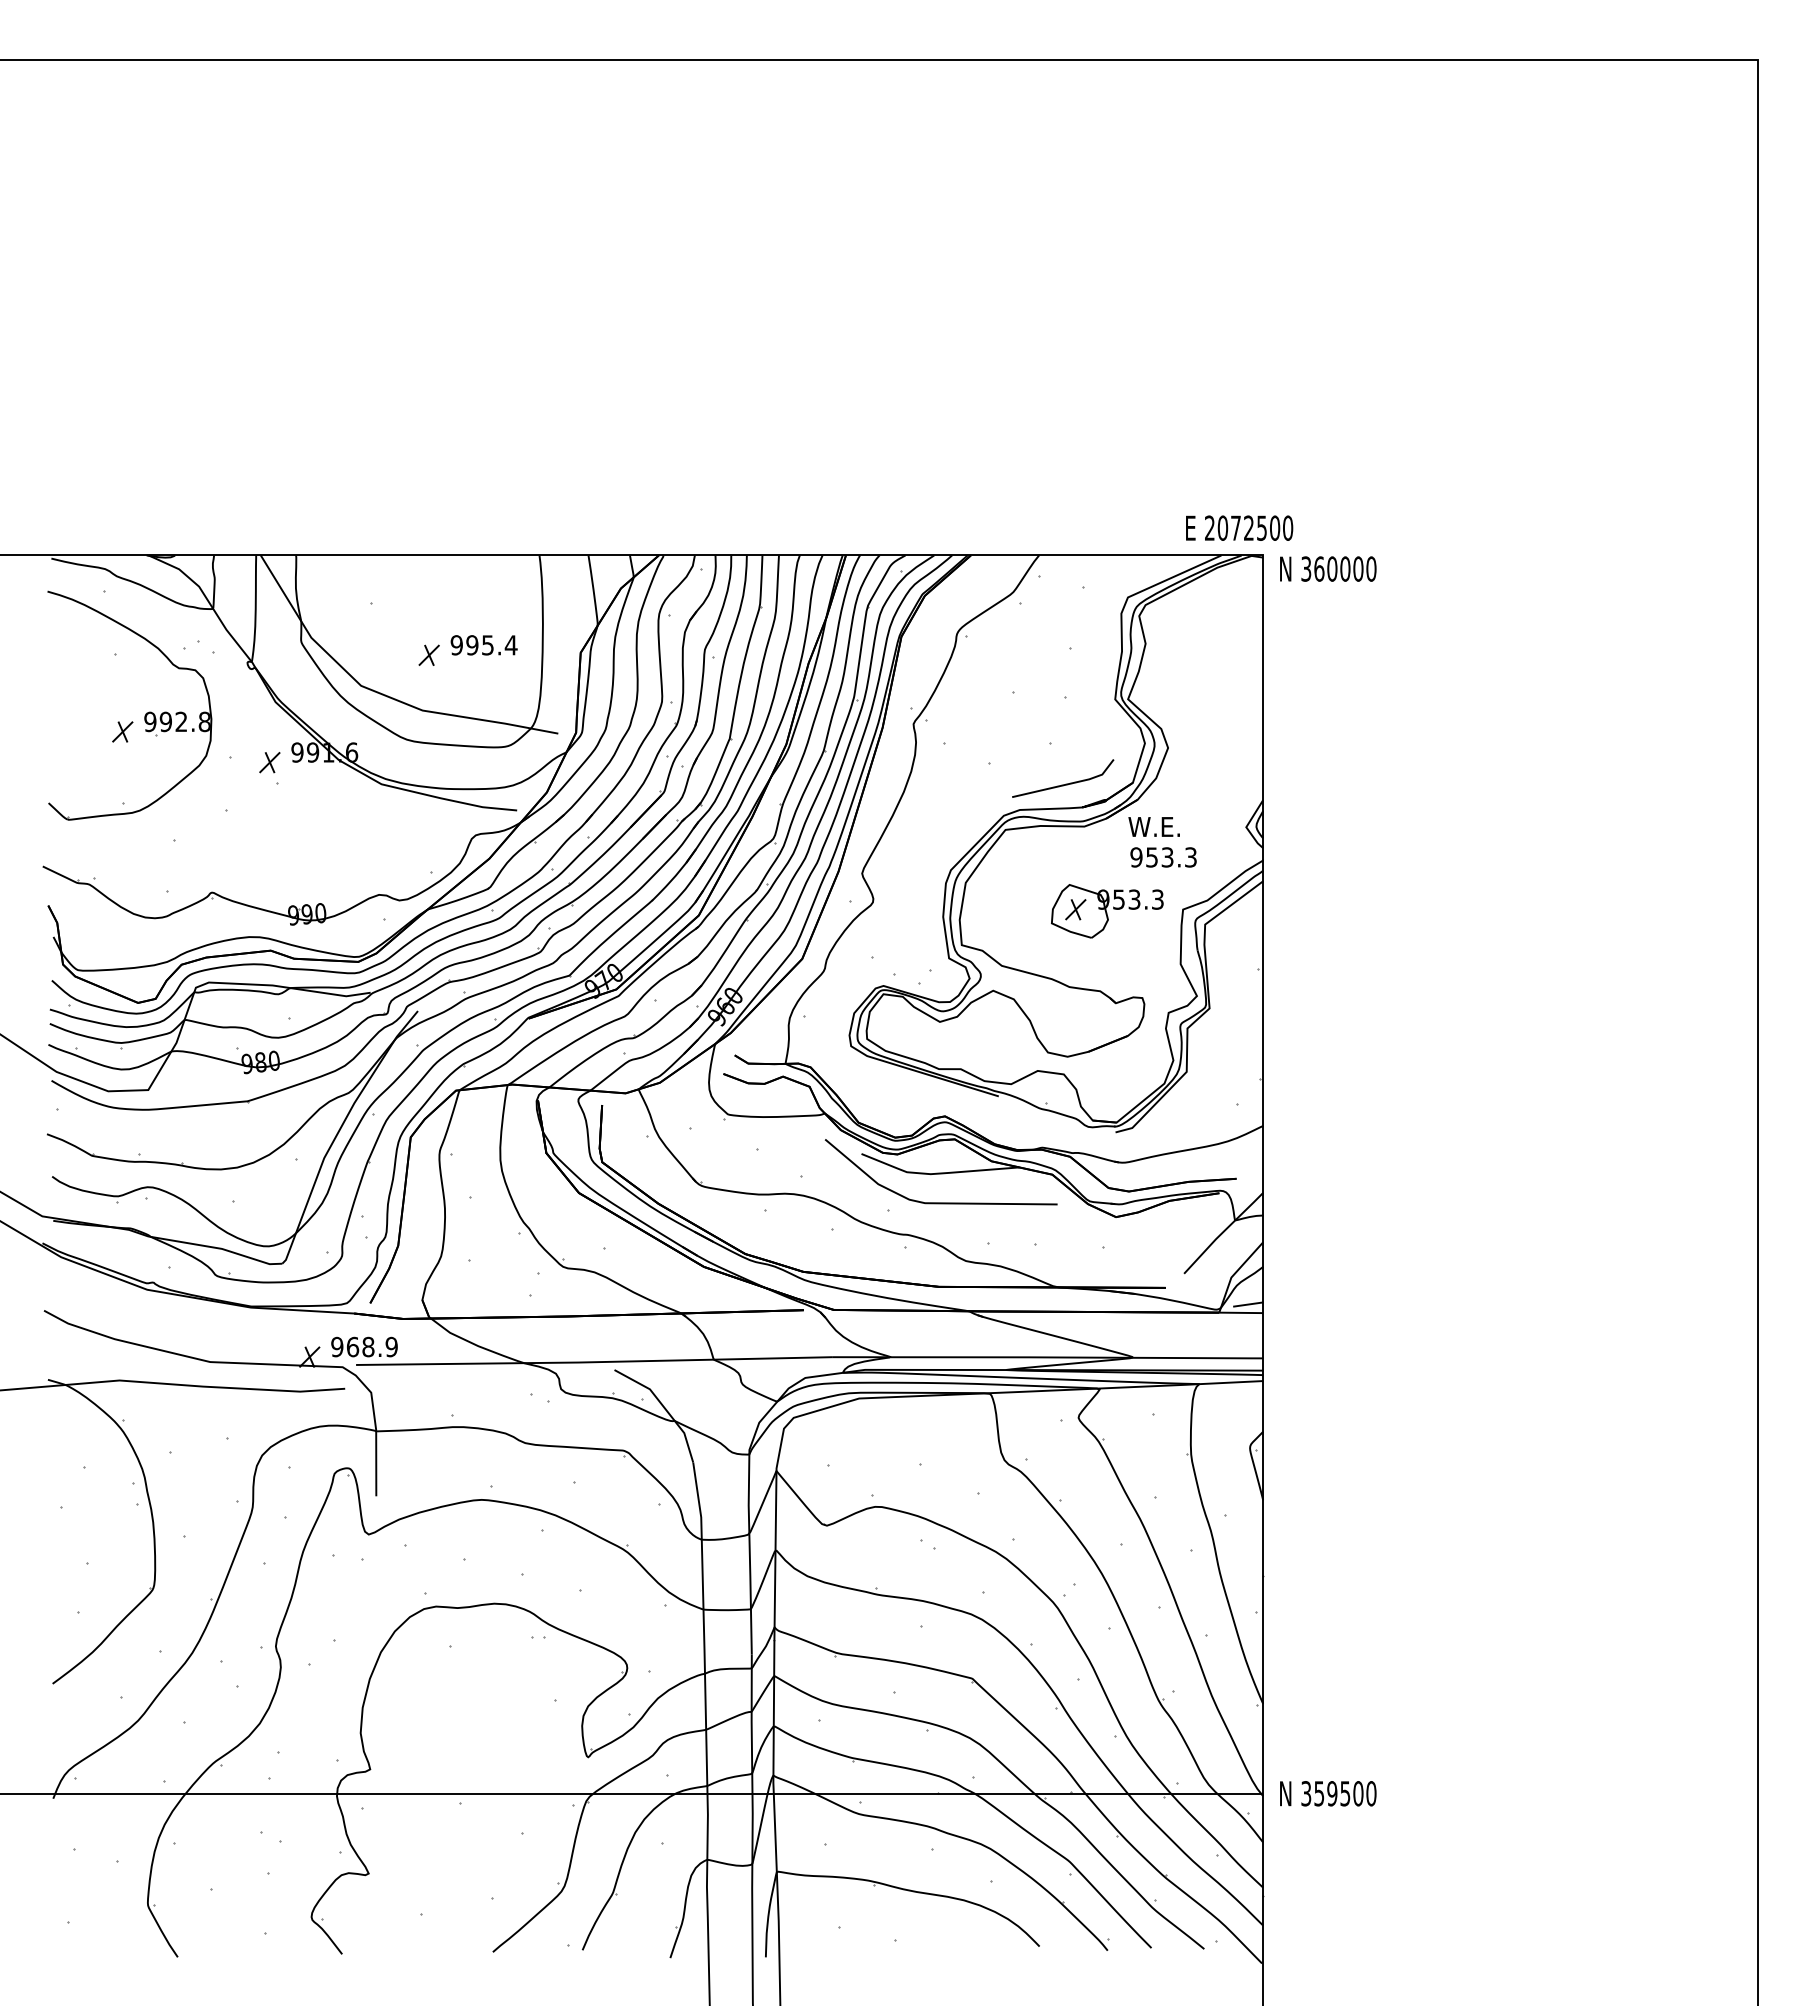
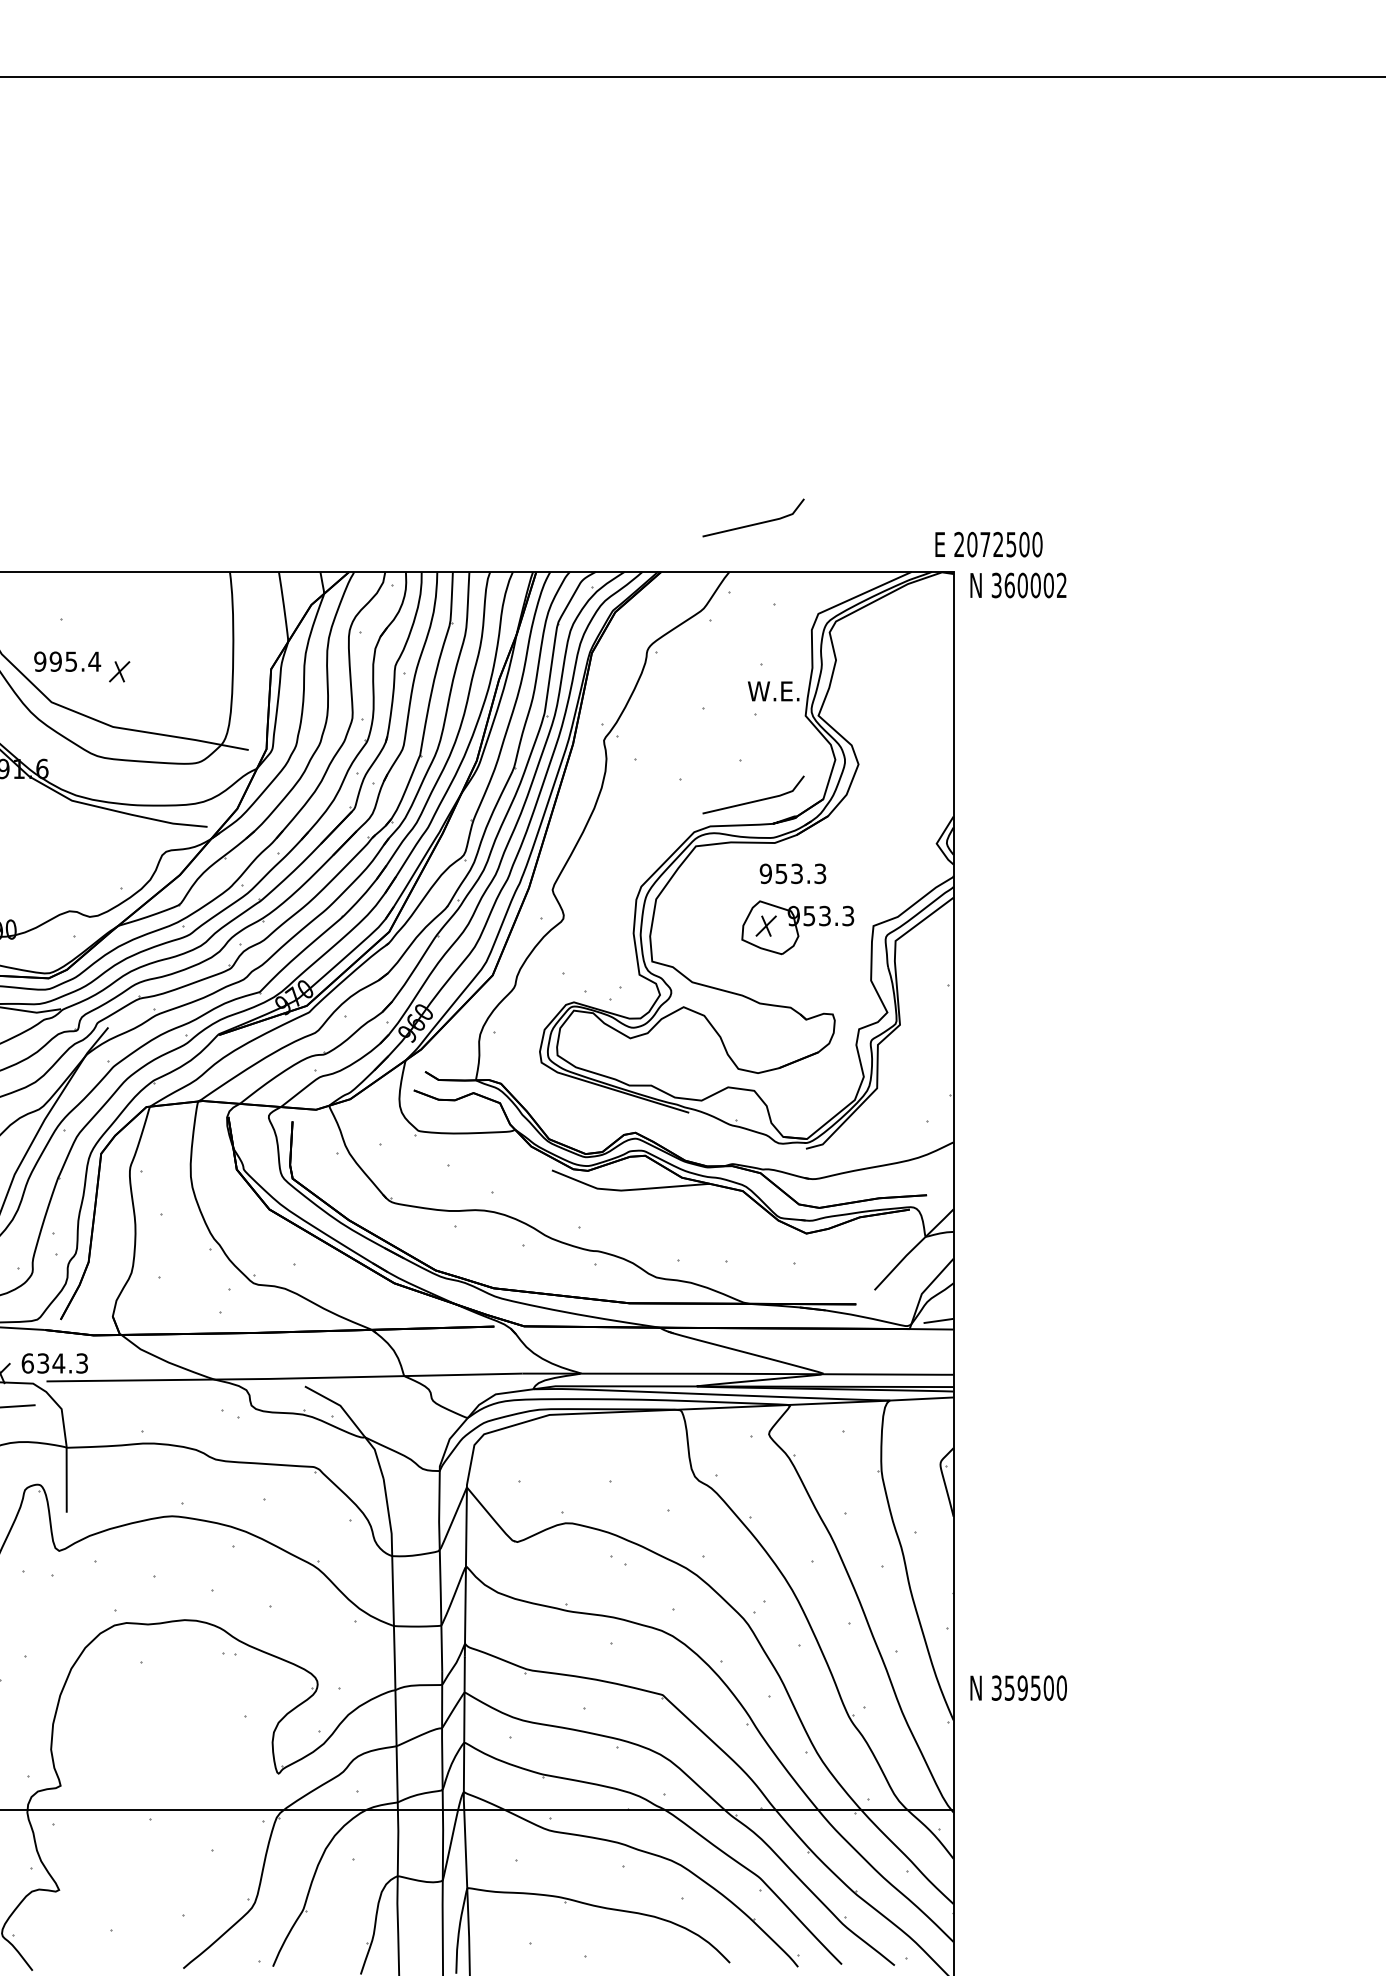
line: (1065, 506) -> (755, 522), added
text: (1239, 527) -> (988, 543), moved
text: (1371, 568) -> (1061, 584), 360000 -> 360002
text: (483, 645) -> (66, 661), moved
text: (1153, 826) -> (772, 690), moved
text: (1163, 857) -> (792, 873), moved
line: (940, 1202) -> (630, 1218), removed
text: (364, 1346) -> (54, 1362), 968.9 -> 634.3
text: (1328, 1793) -> (1018, 1687), moved

